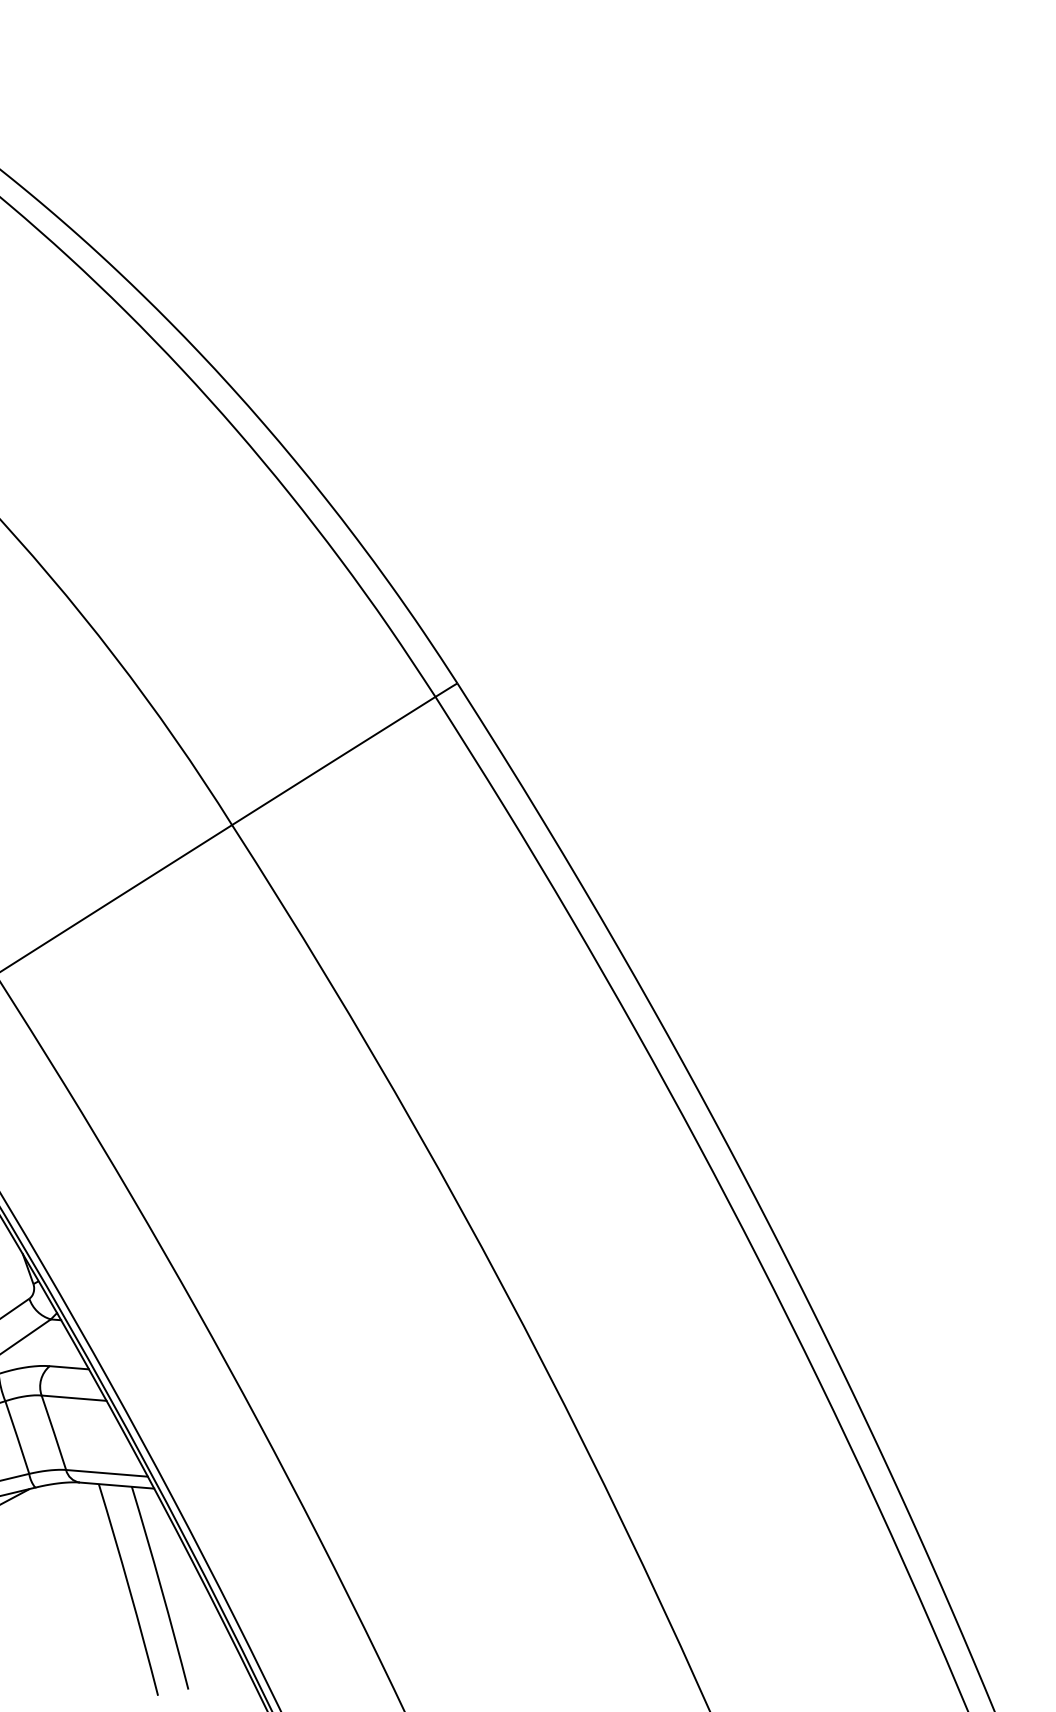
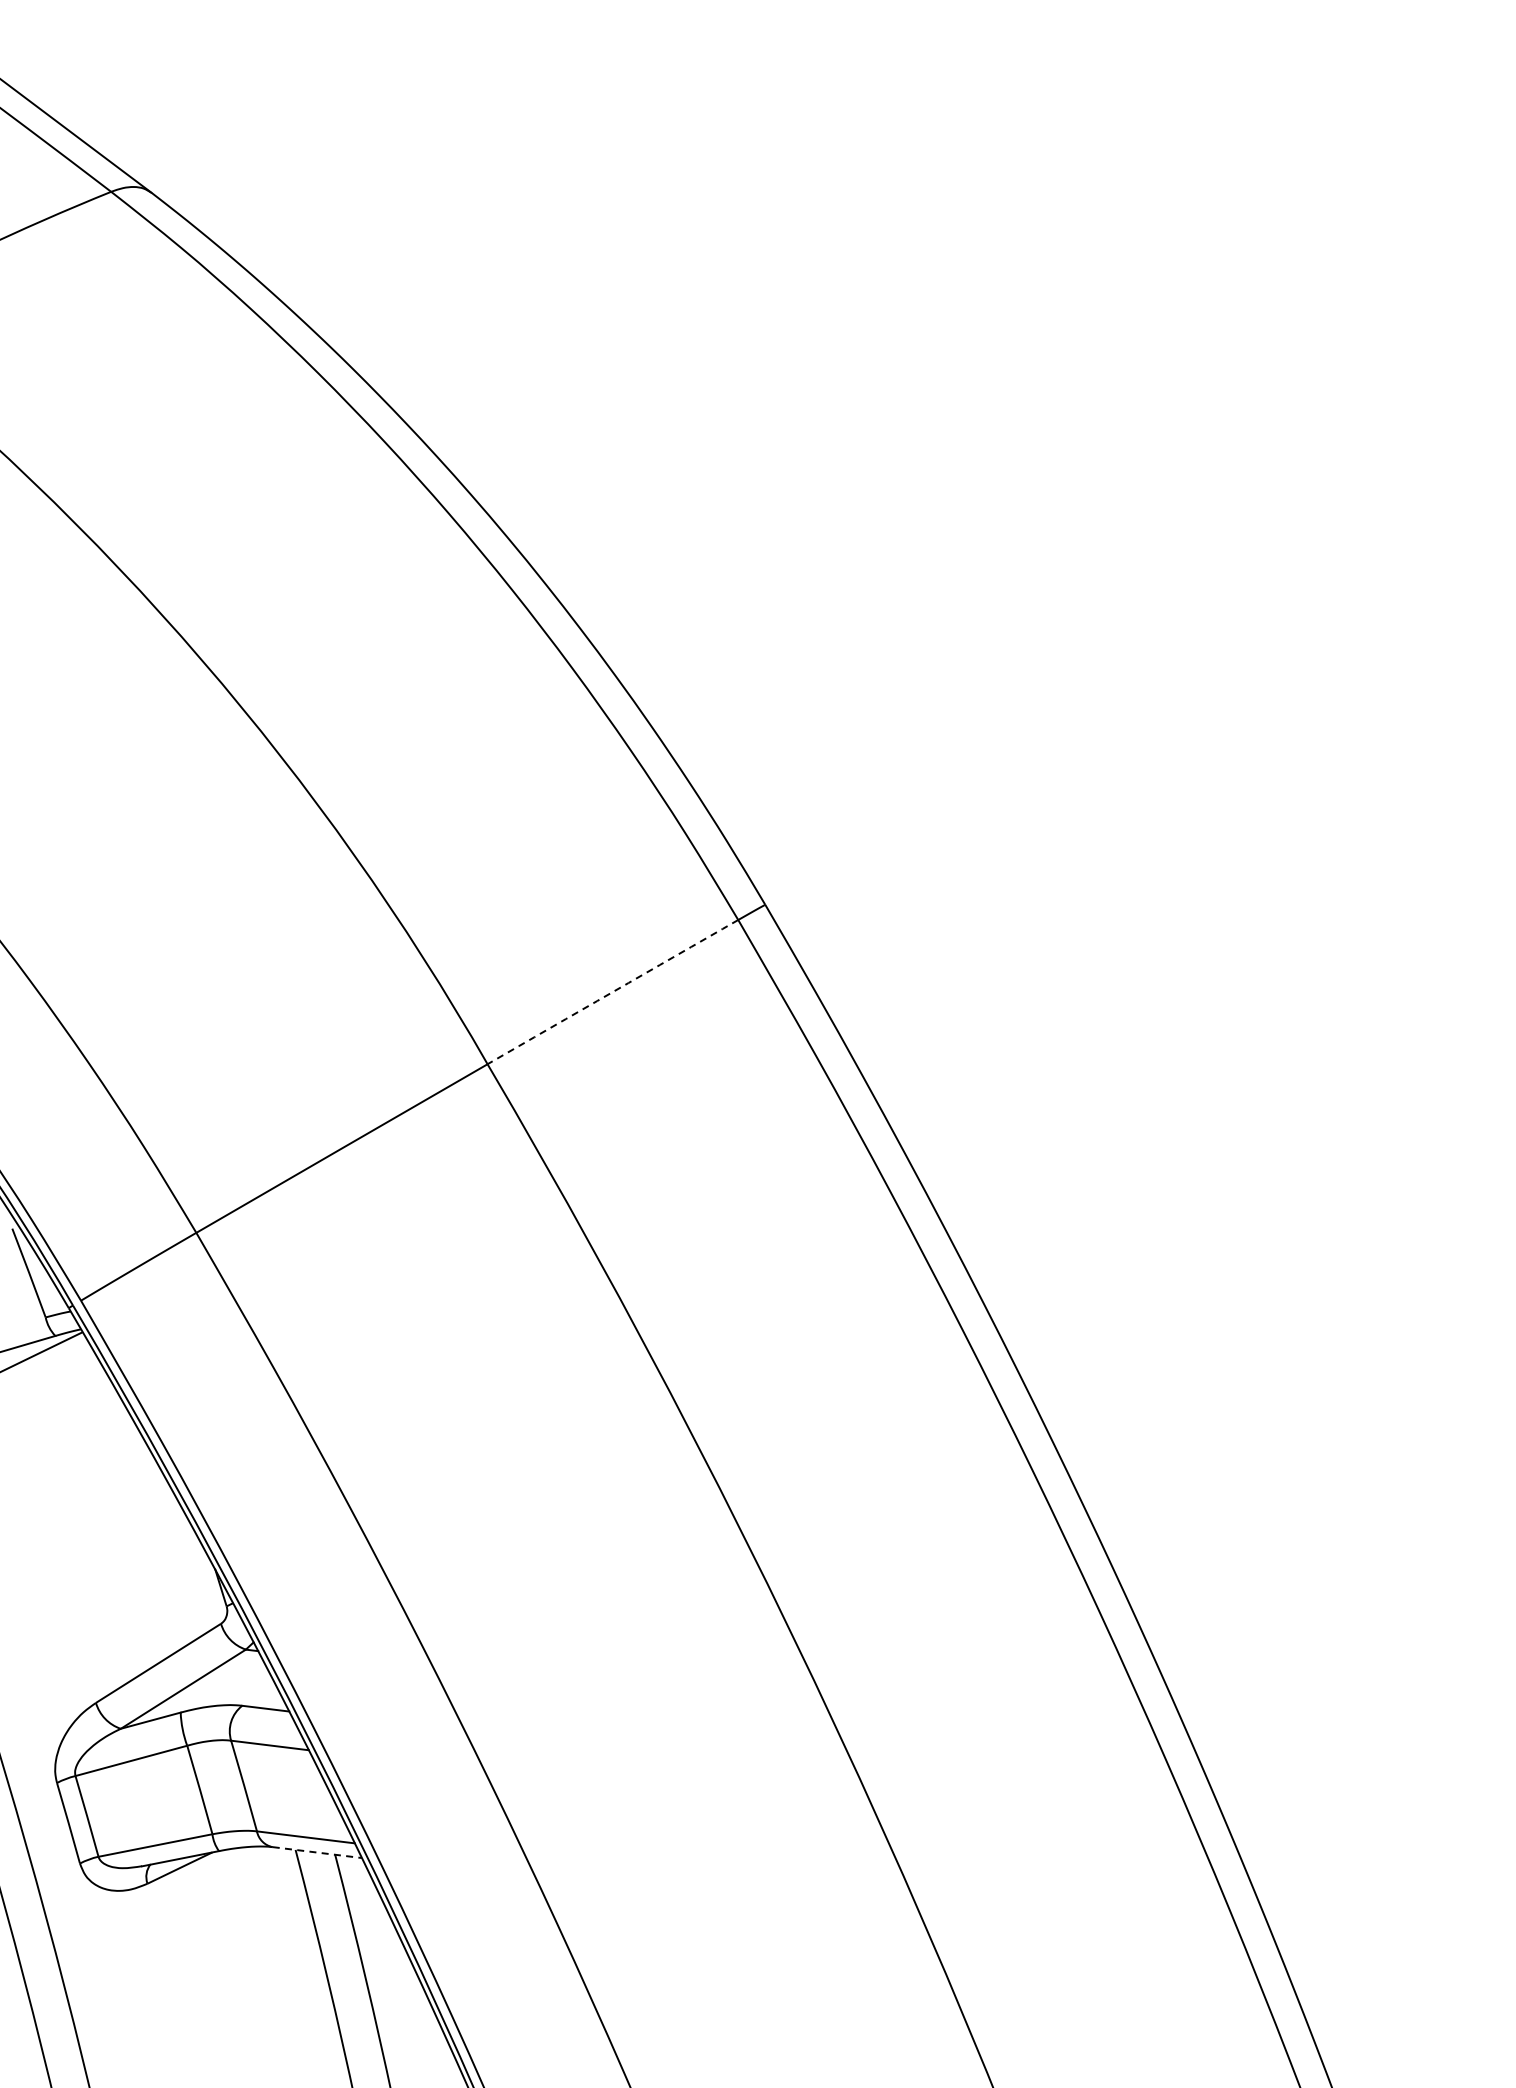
arc: (333, 761) -> (612, 992), solid -> dashed
line: (117, 1485) -> (317, 1852), solid -> dashed

